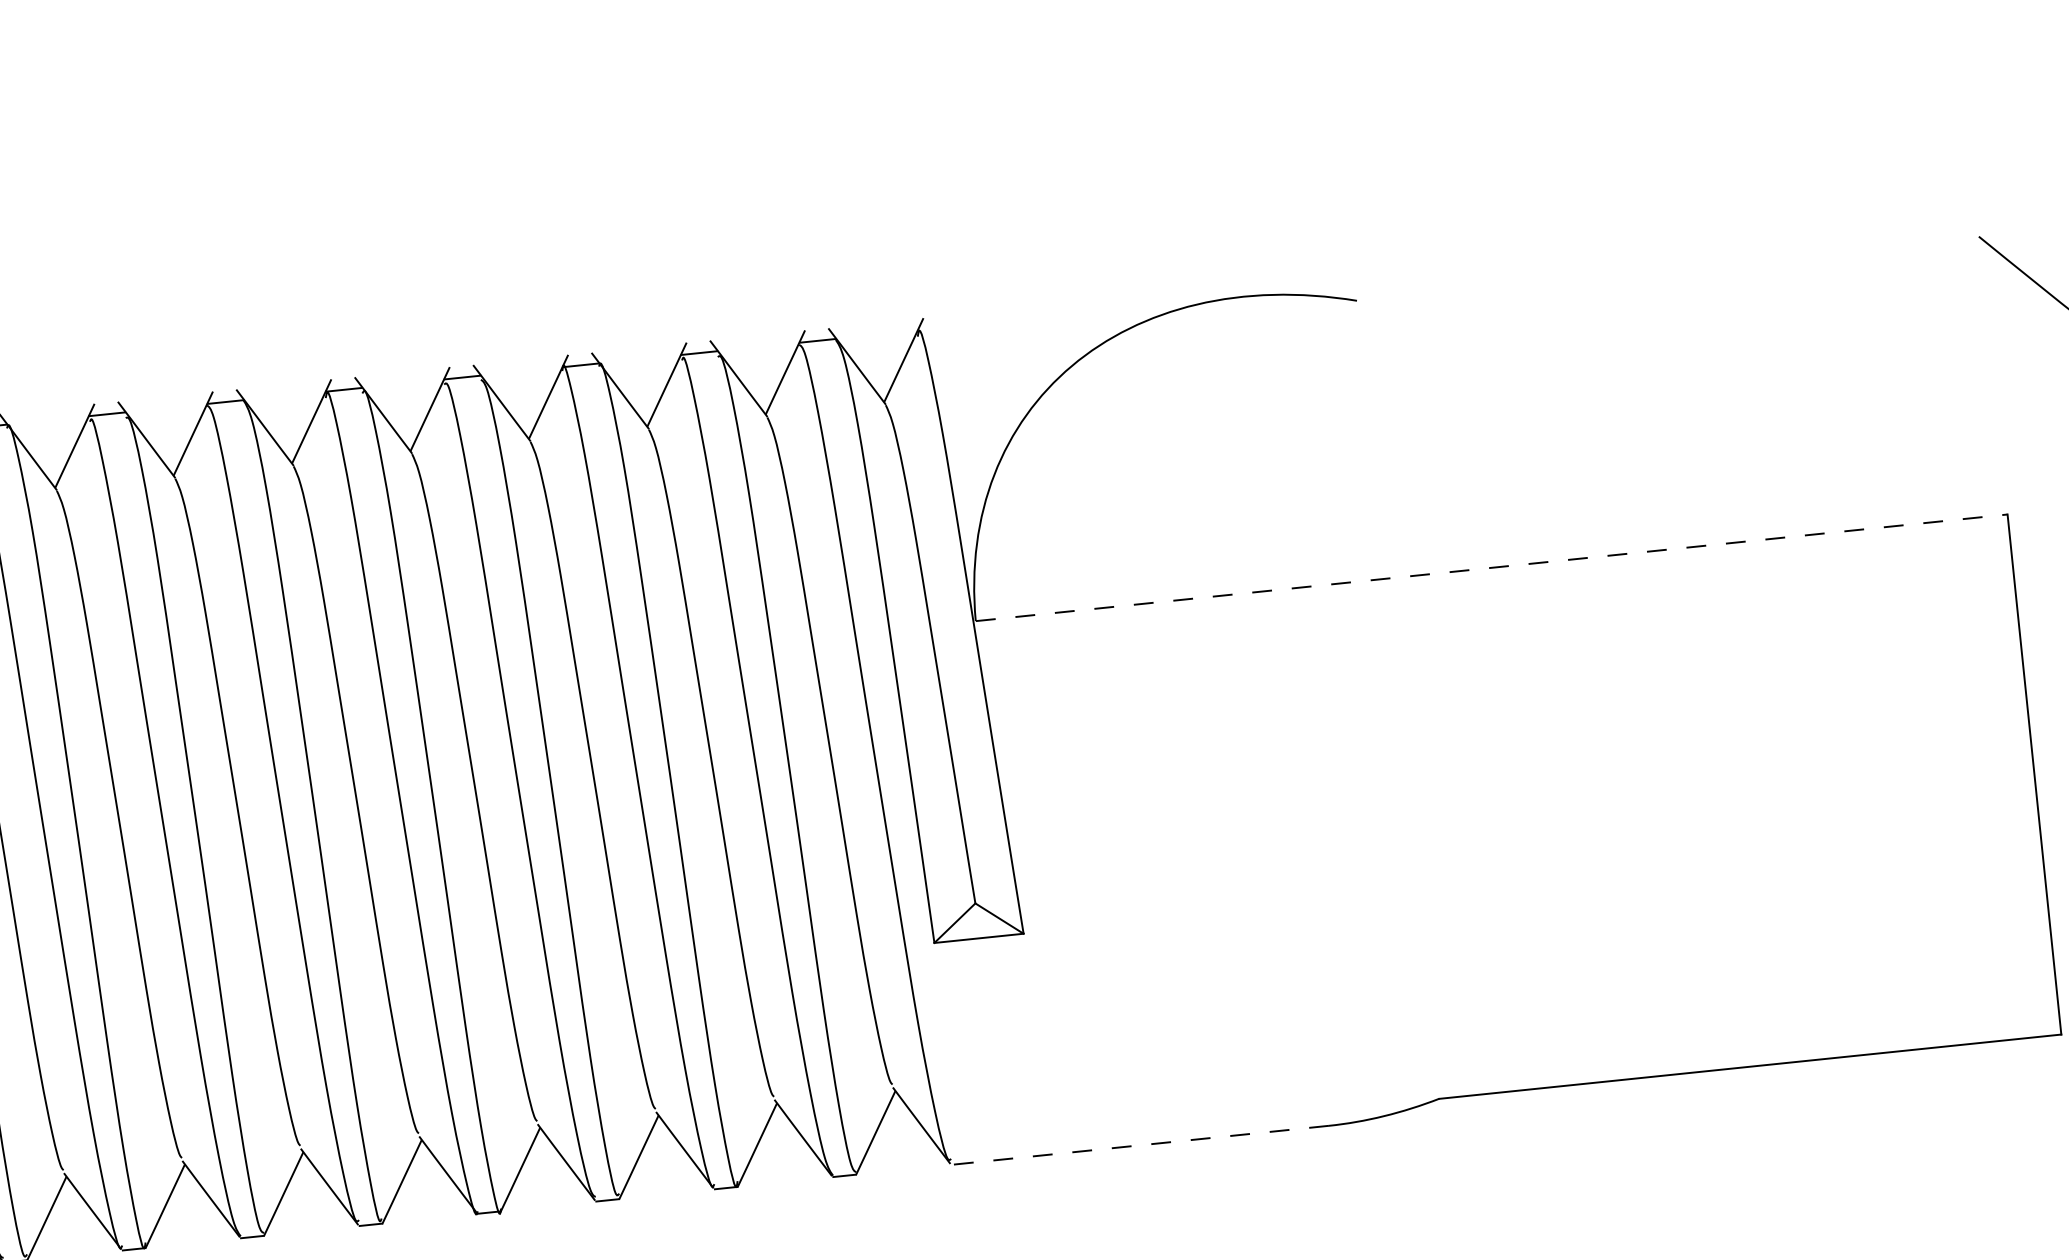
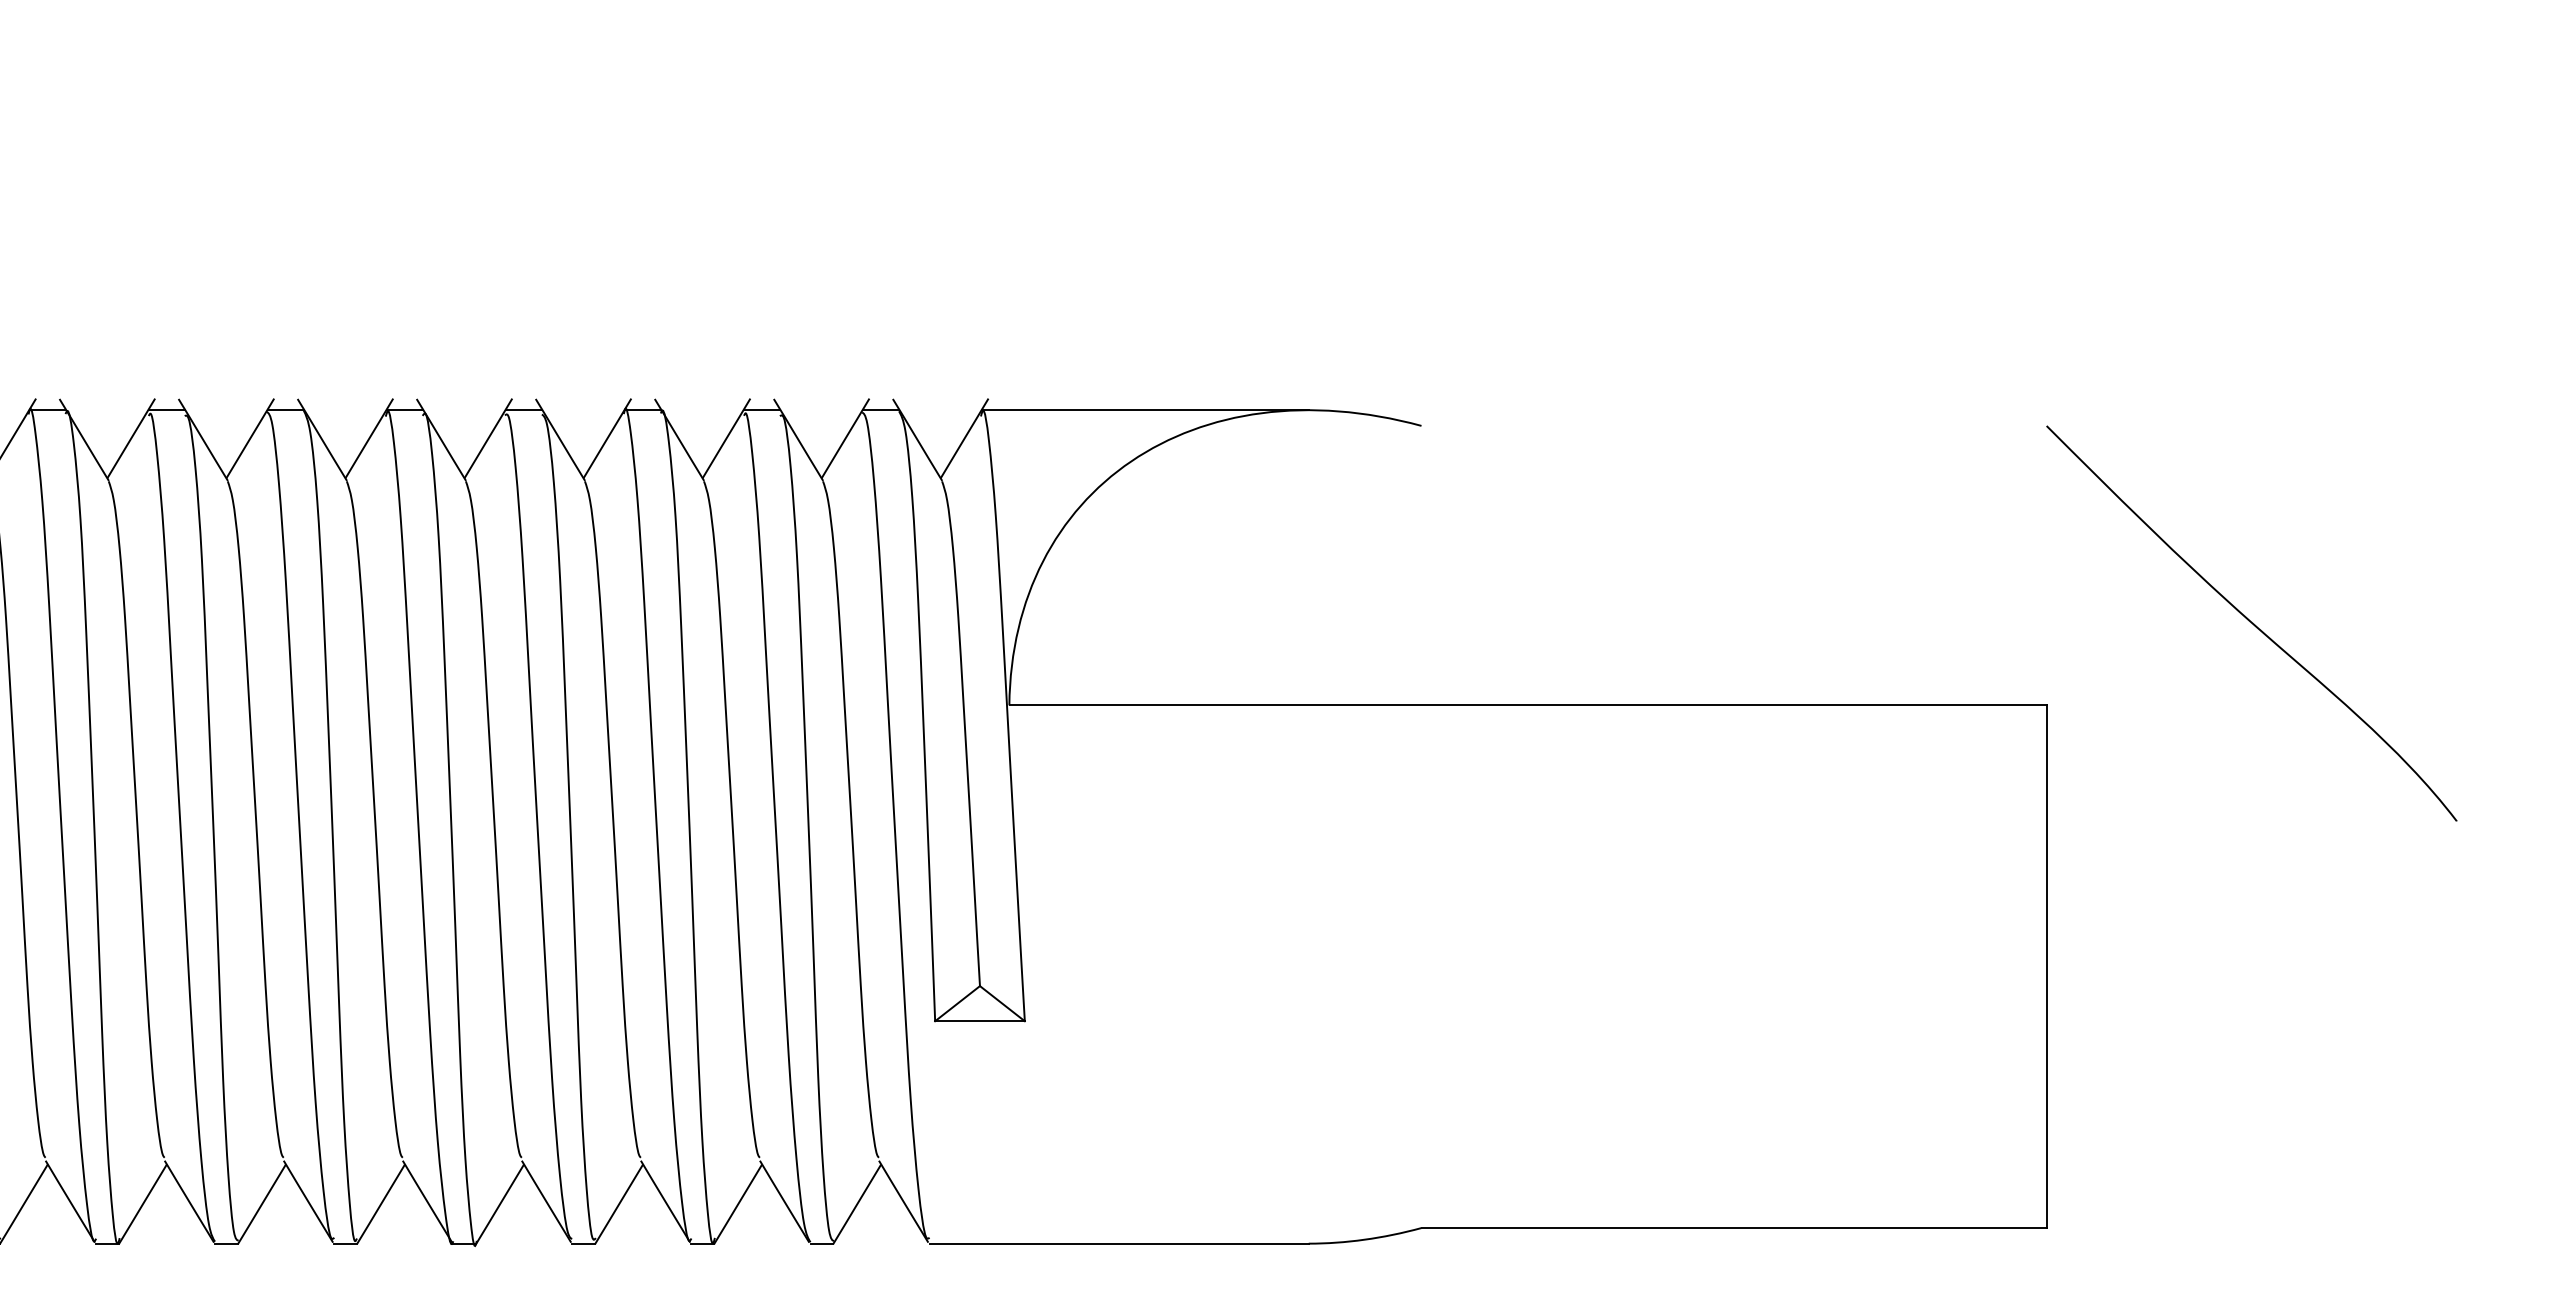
line: (1079, 313) -> (1144, 410), added
line: (1492, 567) -> (1528, 705), dashed -> solid
line: (1140, 1145) -> (1119, 1243), dashed -> solid

